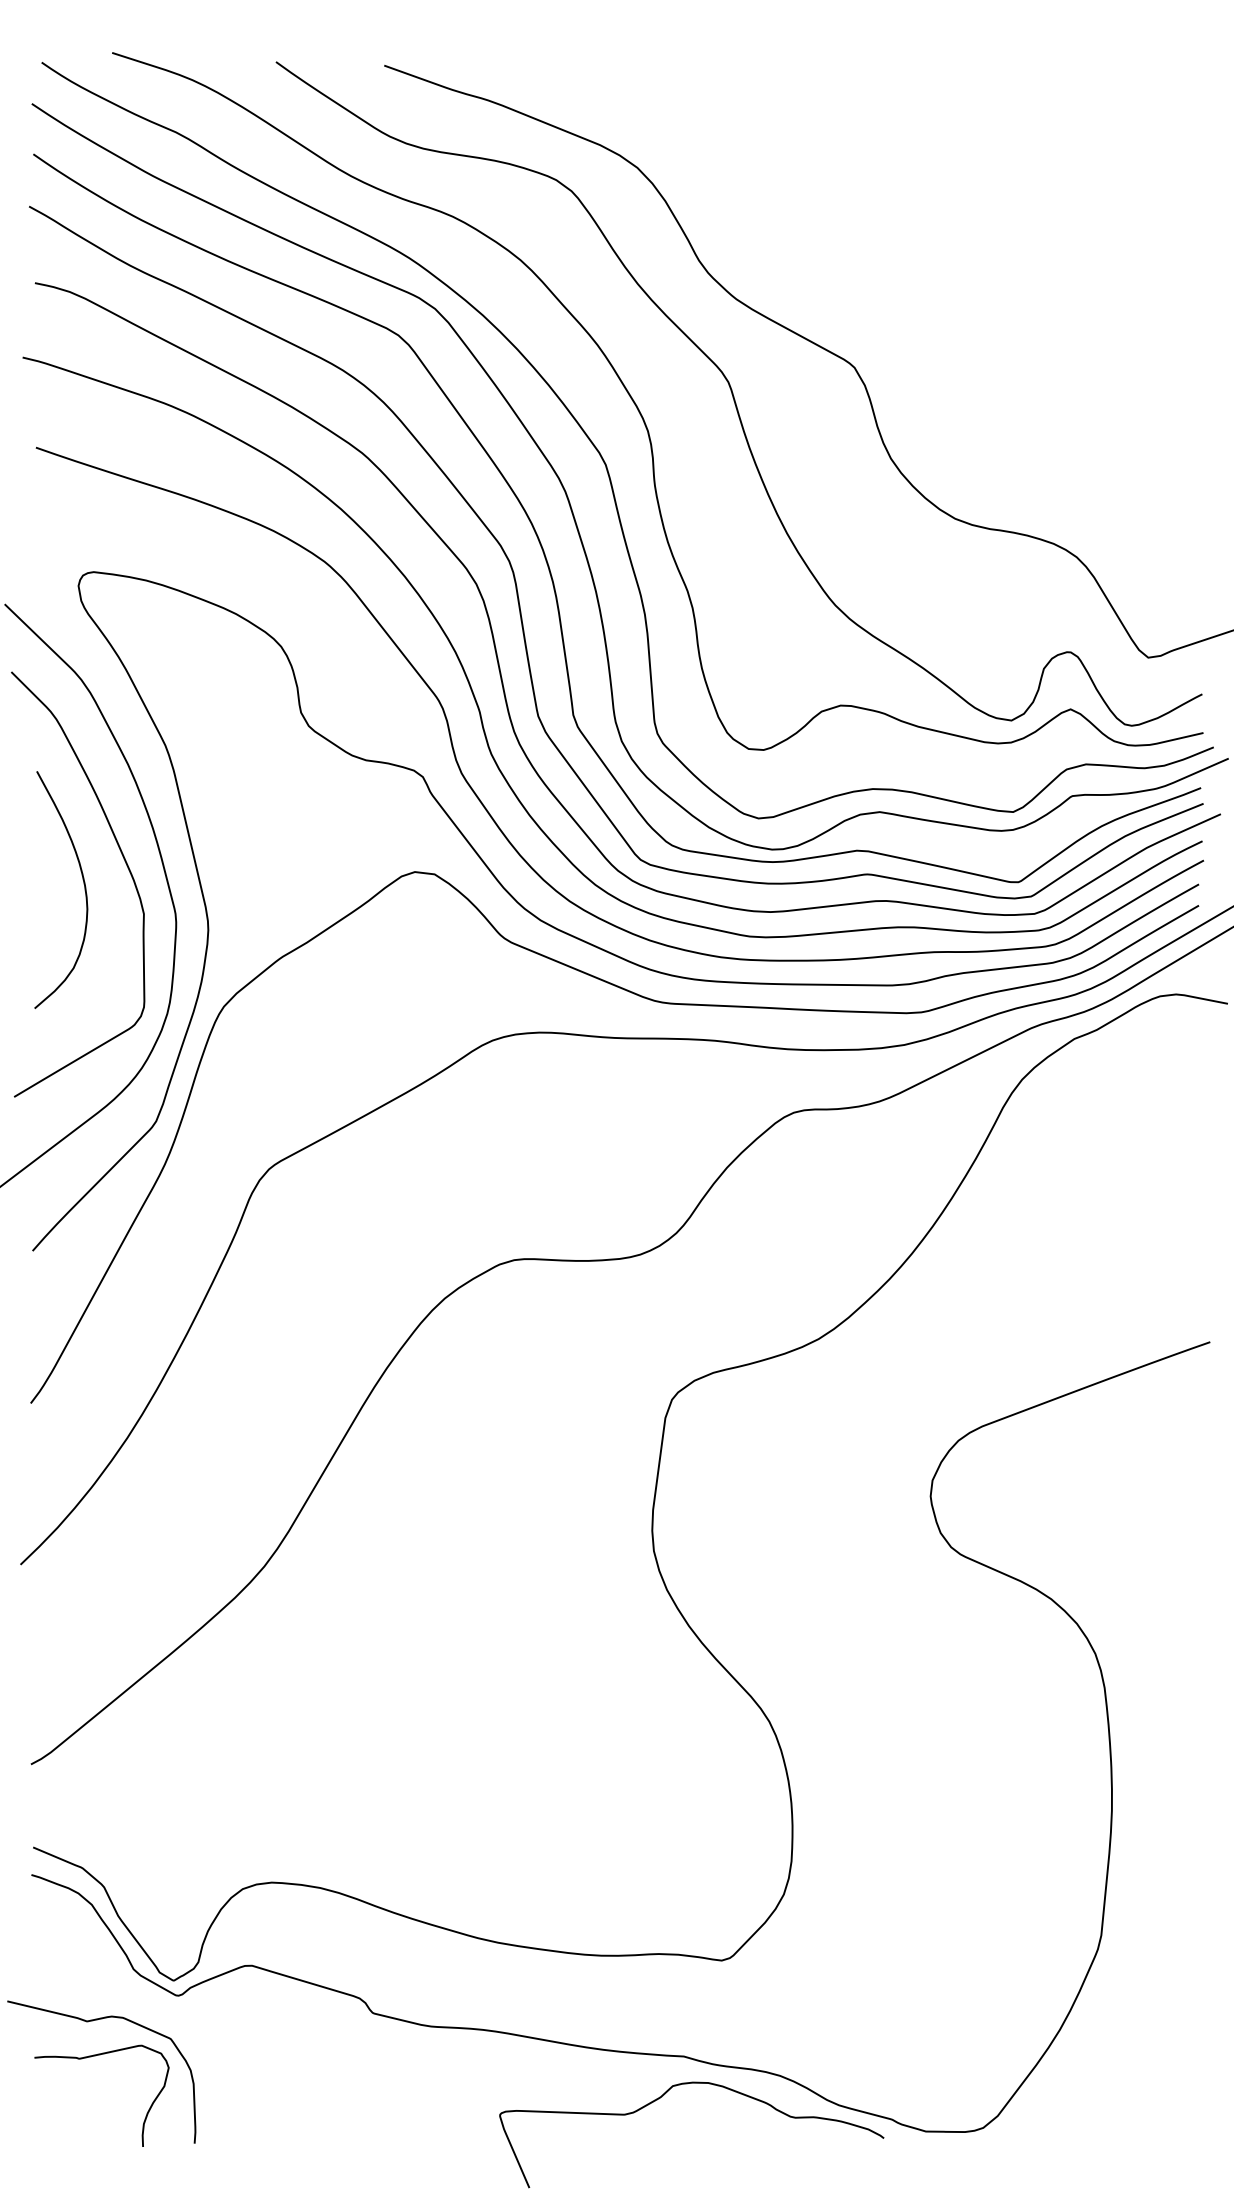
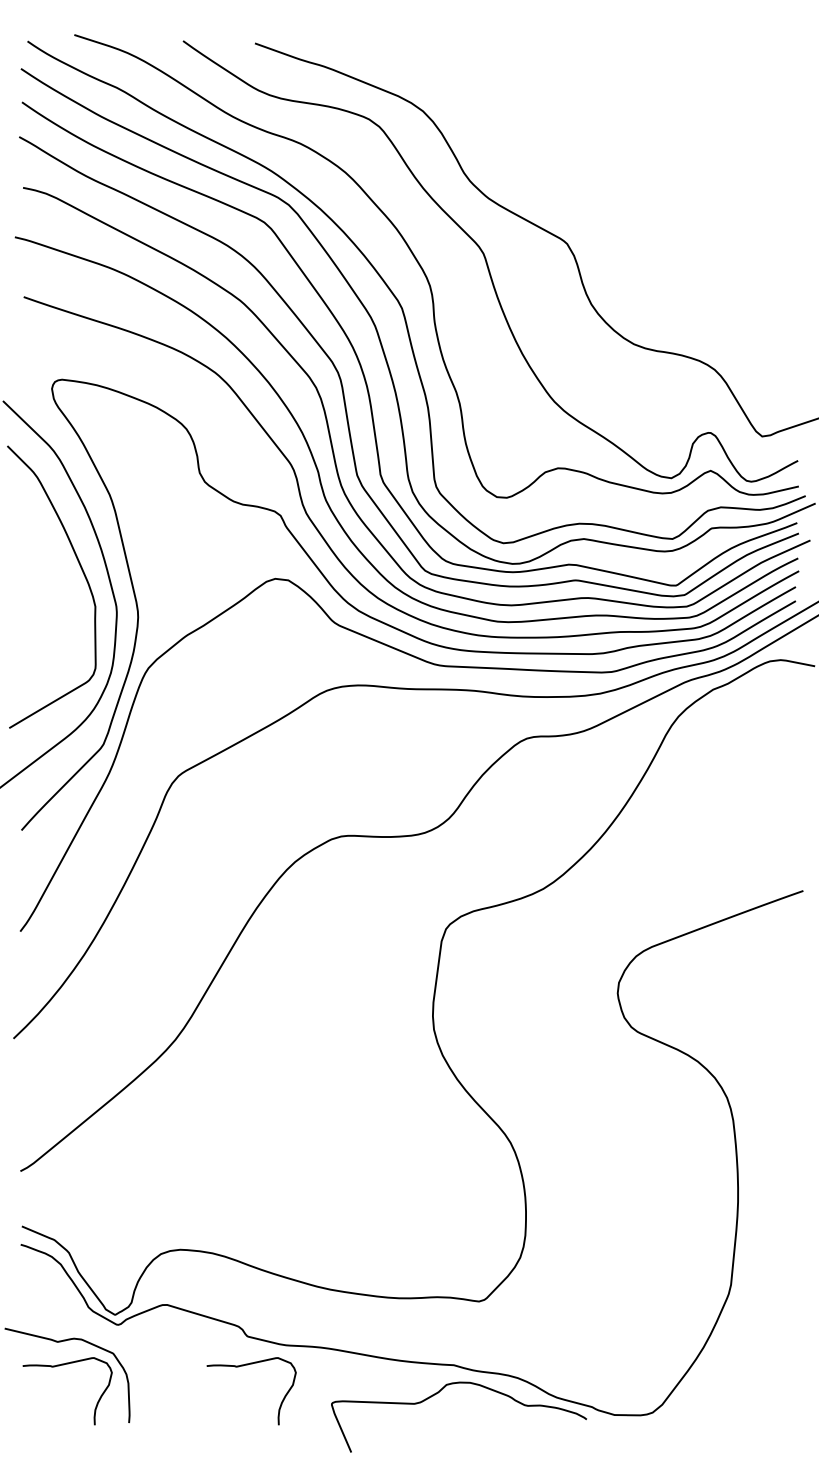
curve: (82, 882) -> (54, 585), removed
curve: (374, 2056) -> (248, 1365), added

